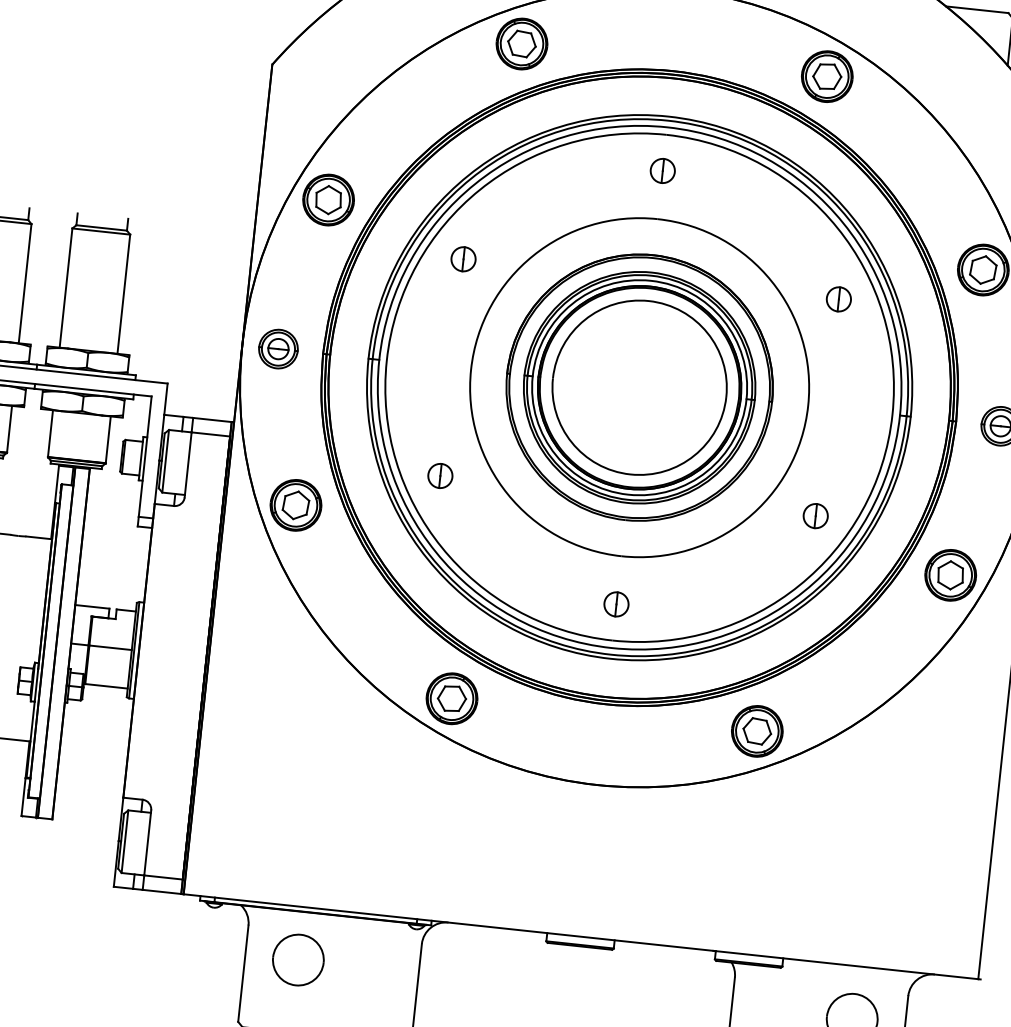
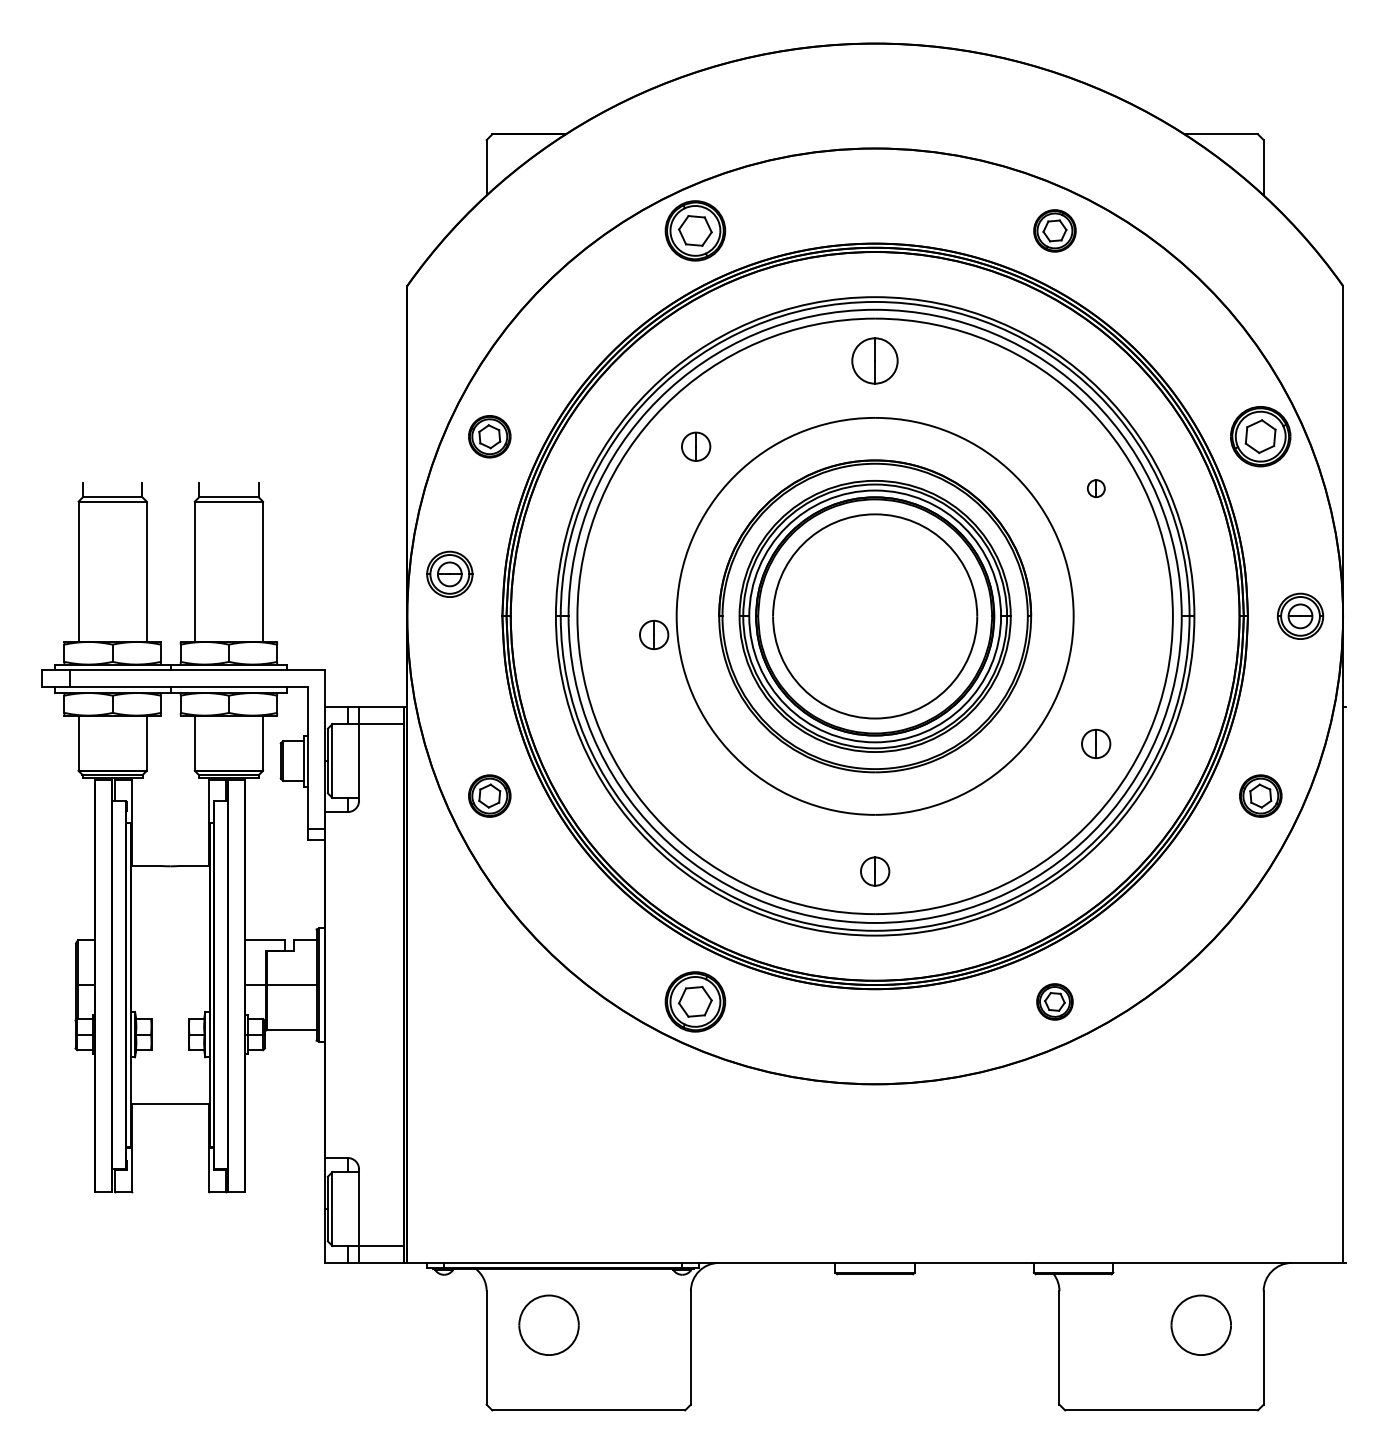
part: (826, 76) -> (1054, 230), size x0.7
part: (663, 171) -> (875, 361), size x1.6
part: (328, 199) -> (489, 436), size x0.7
part: (463, 259) -> (696, 446), moved
part: (839, 299) -> (1096, 488), size x0.6
part: (278, 348) -> (449, 573), moved
part: (440, 475) -> (654, 634), moved
part: (295, 504) -> (489, 795), size x0.7
part: (950, 574) -> (1260, 795), size x0.7
part: (756, 731) -> (1054, 1001), size x0.6

